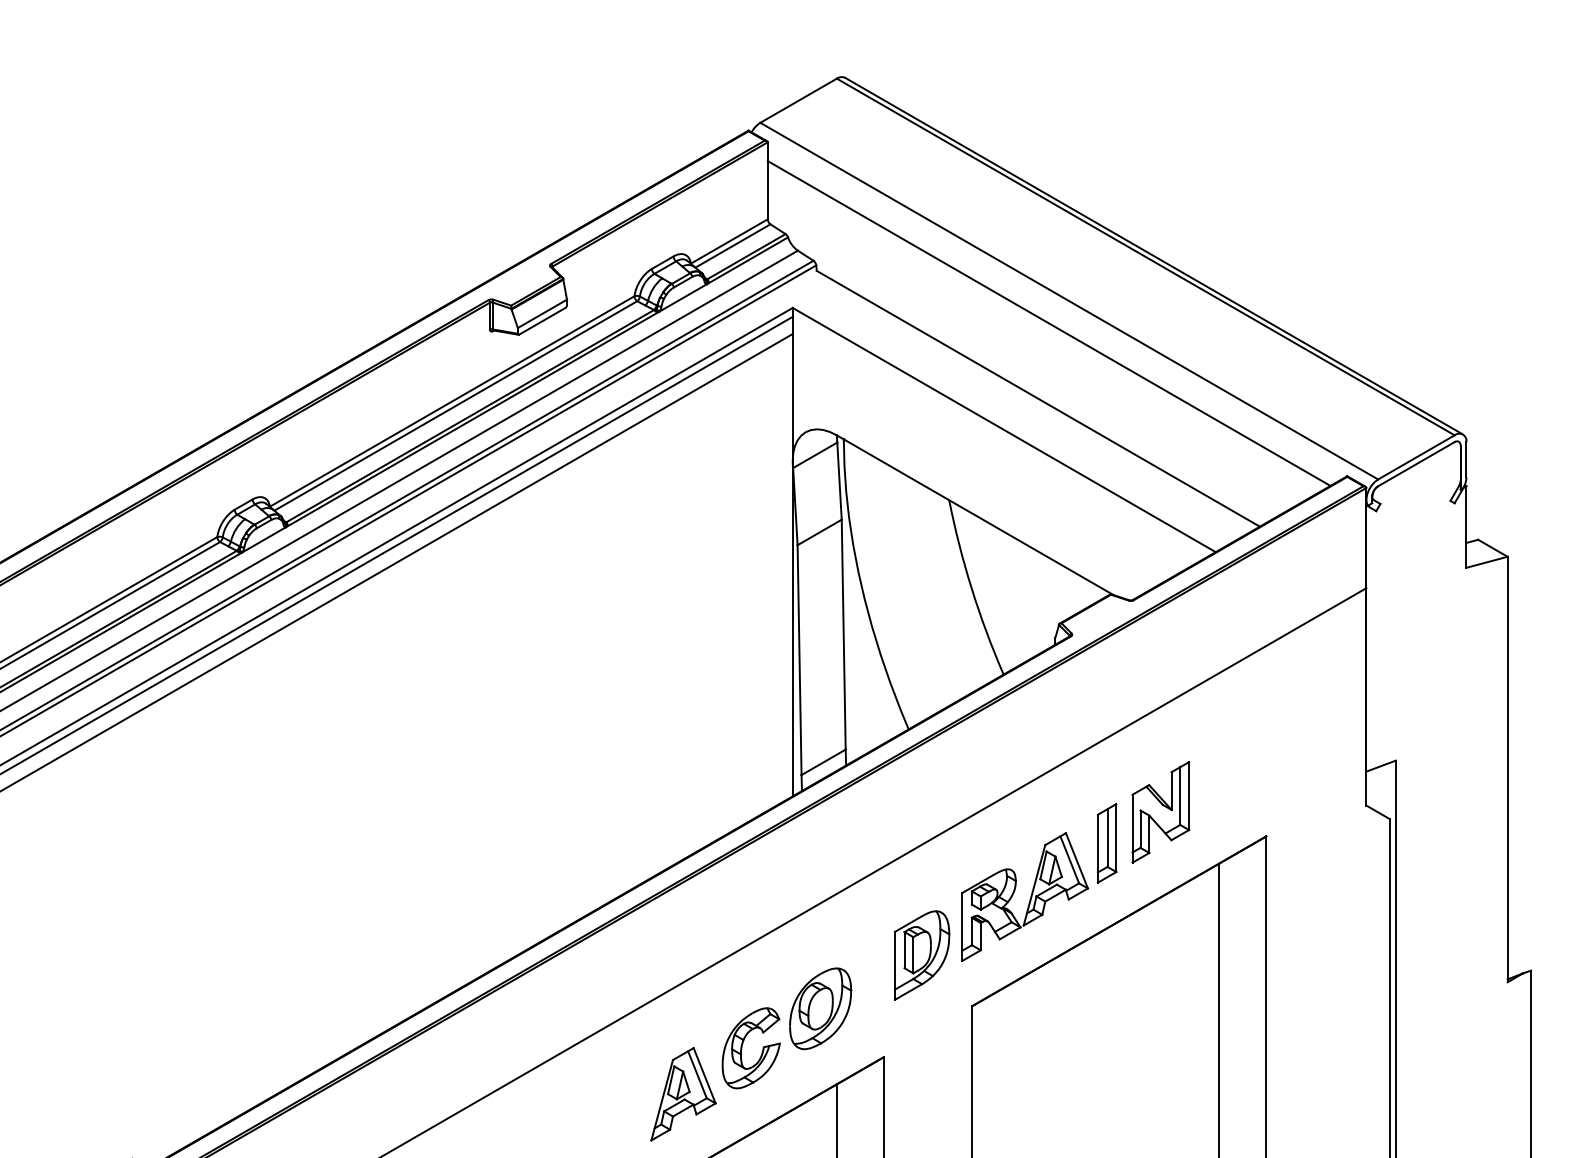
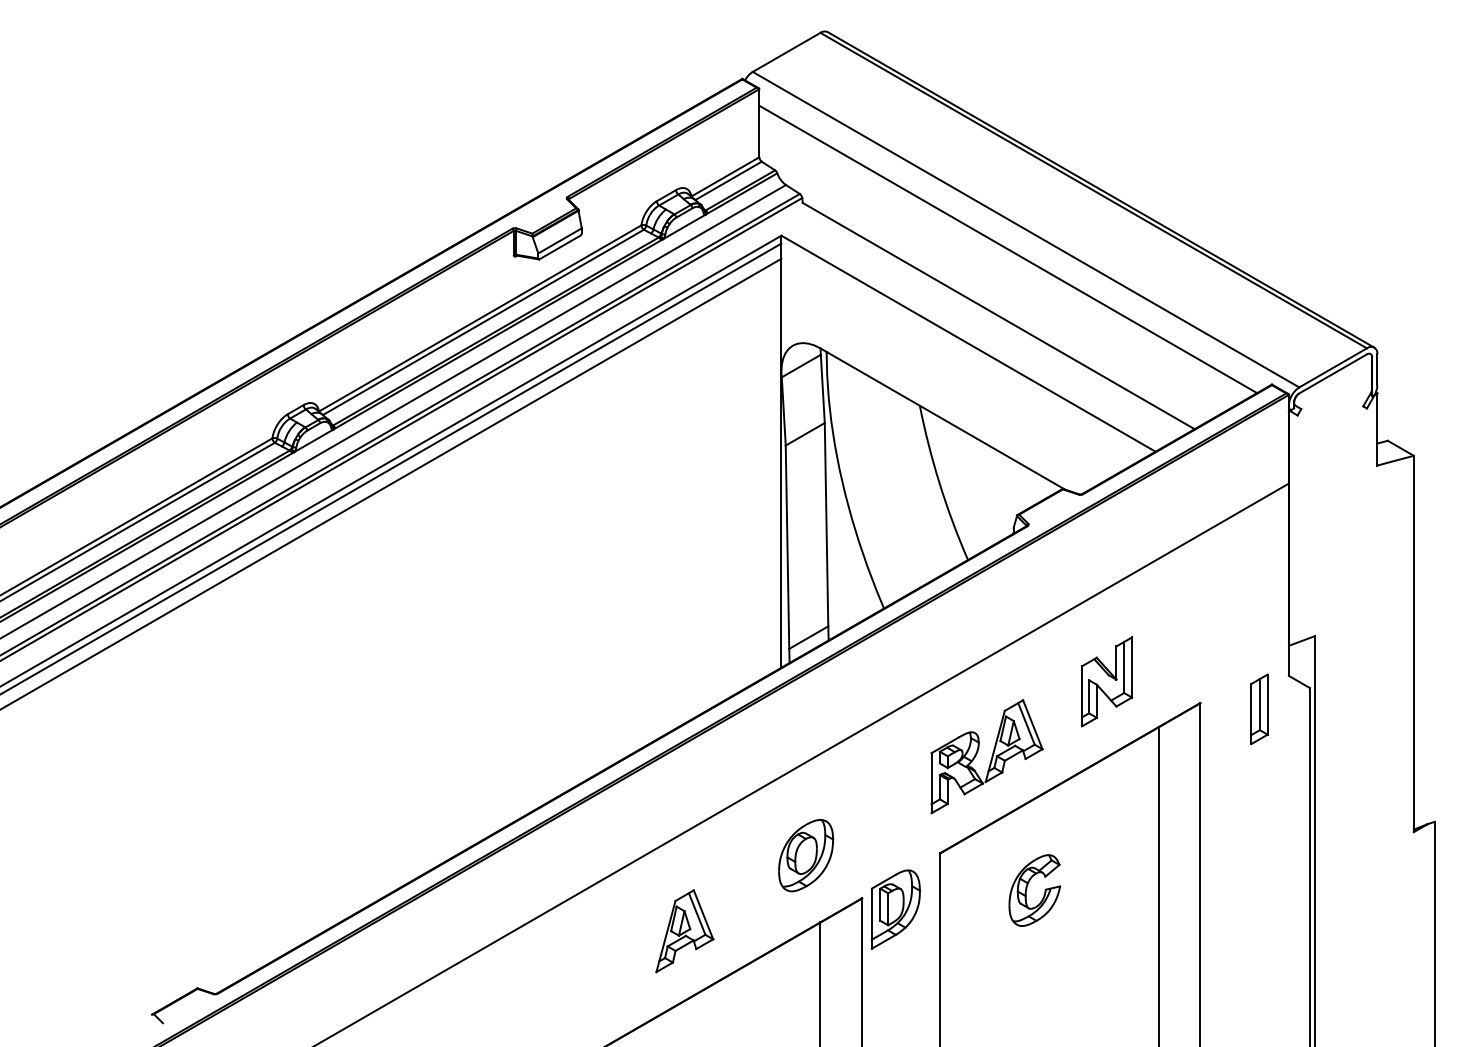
part: (1107, 843) -> (1259, 709), moved
part: (921, 955) -> (895, 909), moved
part: (743, 1047) -> (1027, 889), moved

